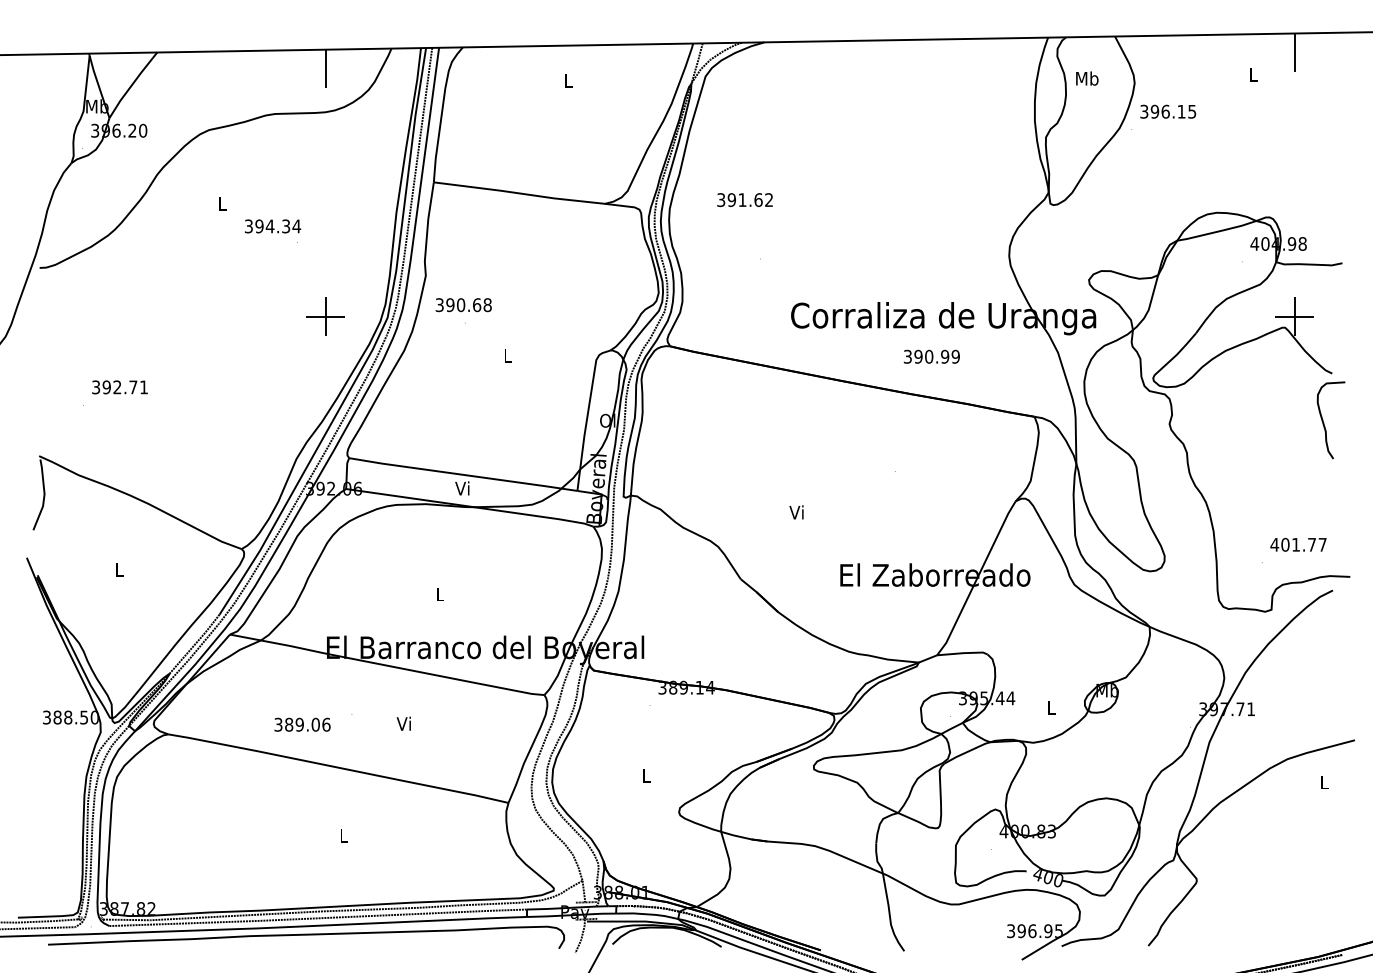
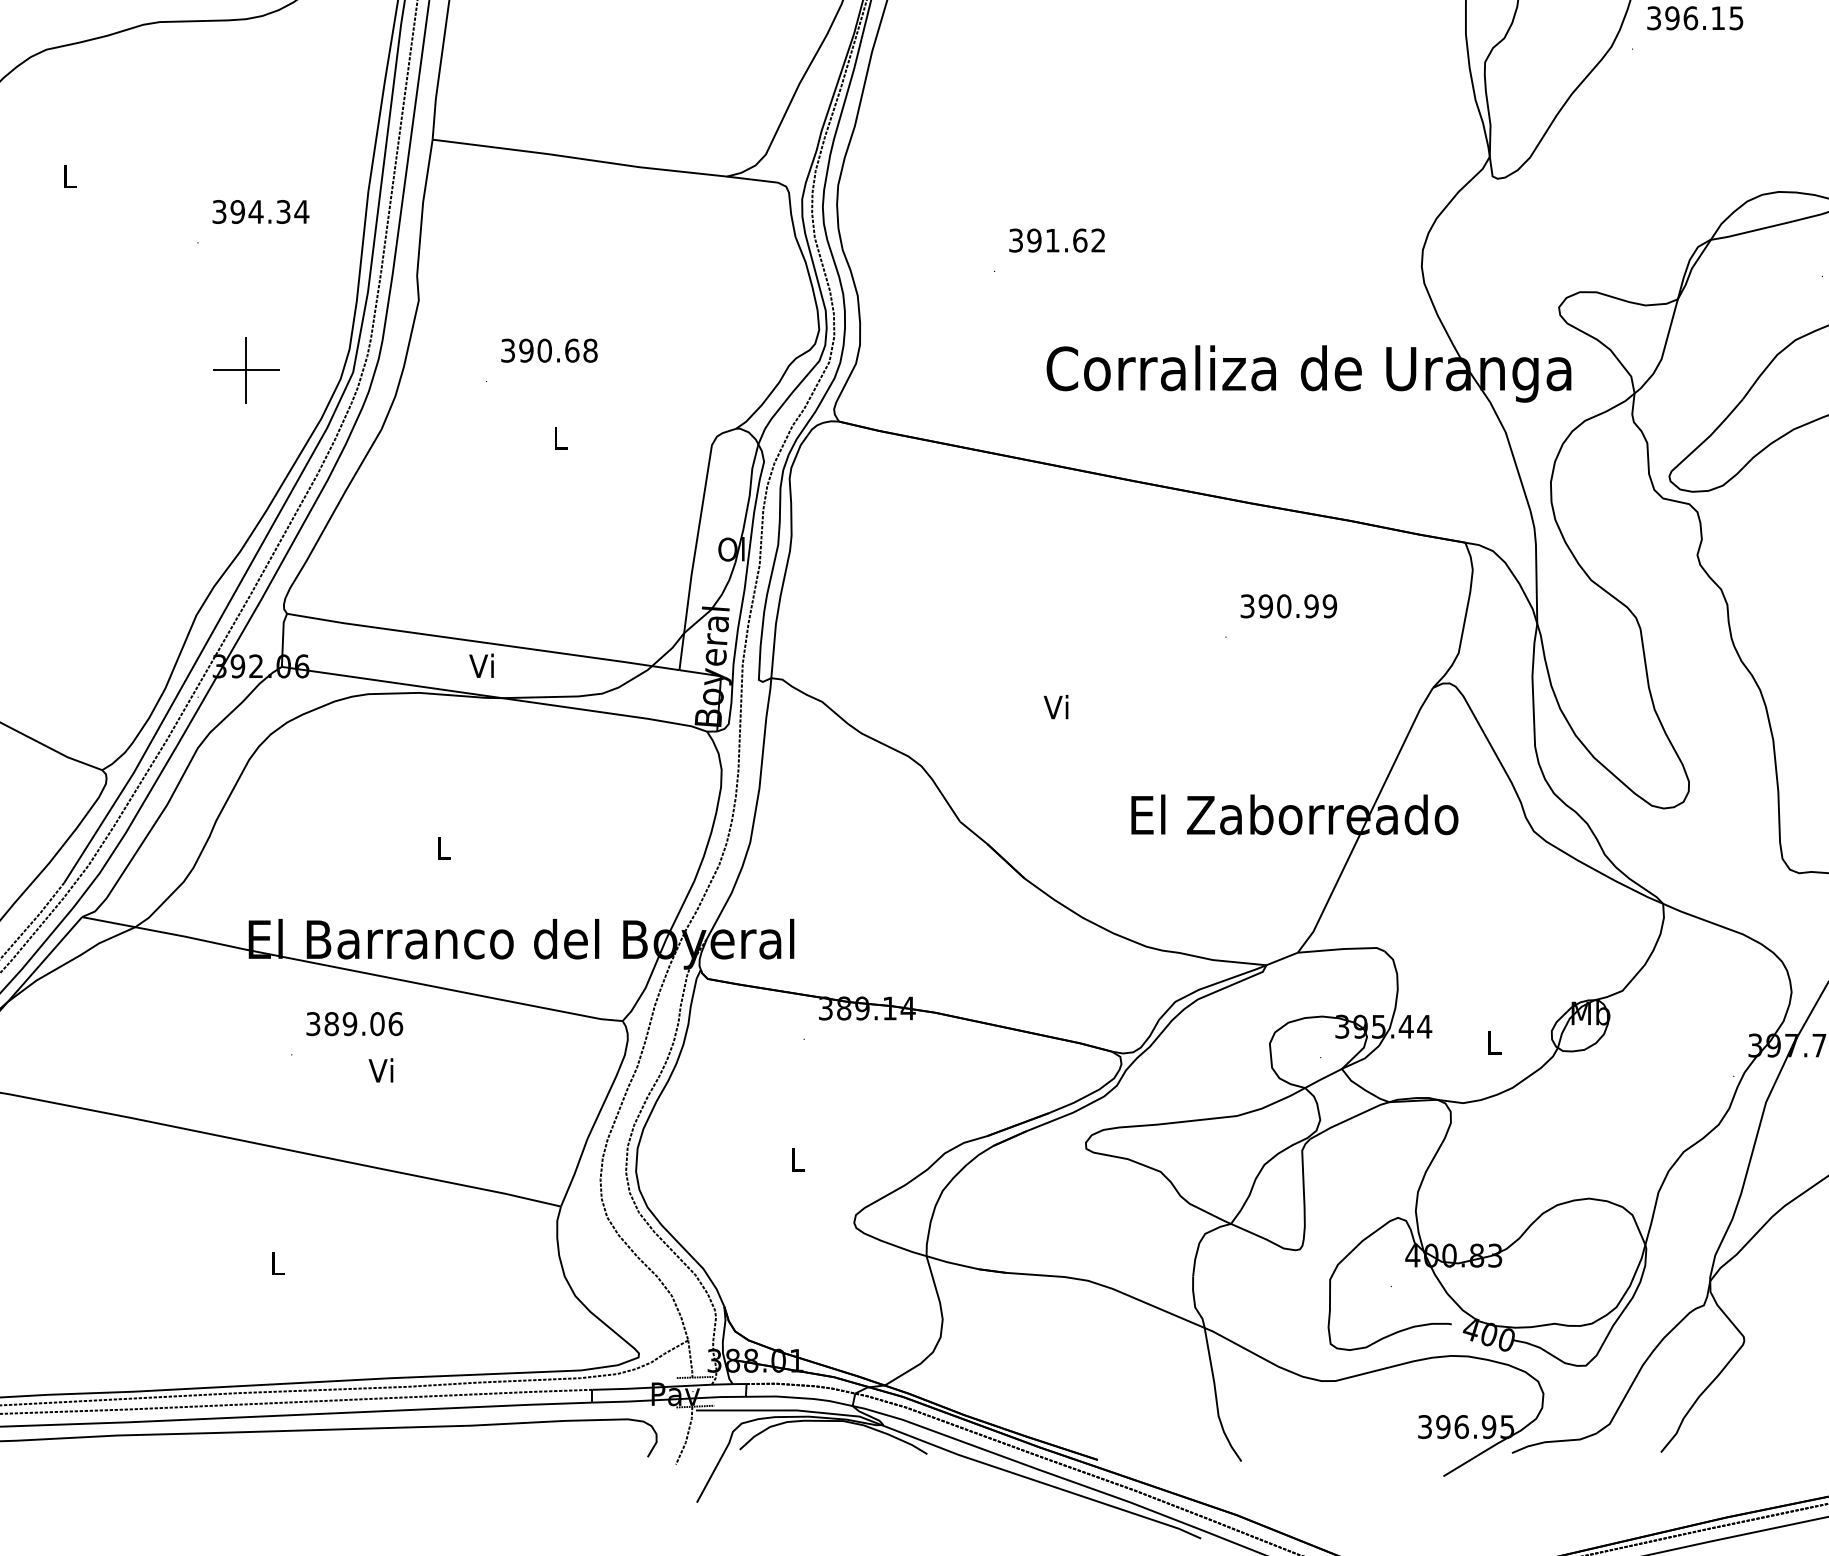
text: (744, 199) -> (1056, 239), moved
text: (273, 226) -> (261, 212), moved
text: (463, 305) -> (548, 351), moved
text: (931, 356) -> (1288, 605), moved
text: (302, 724) -> (354, 1023), moved

